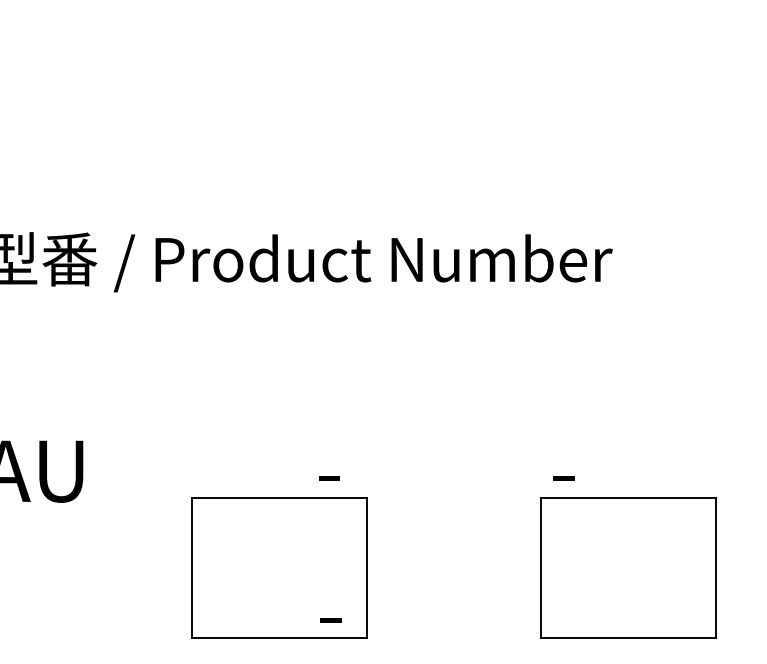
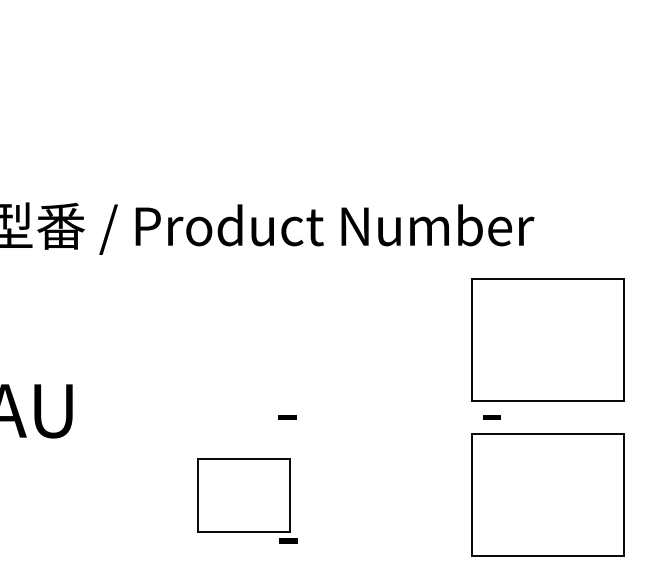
part: (627, 389) -> (547, 339), added
part: (279, 567) -> (243, 494), size x0.6

